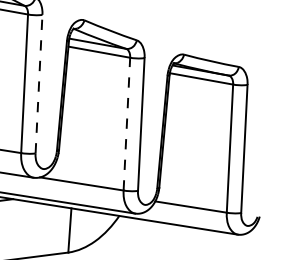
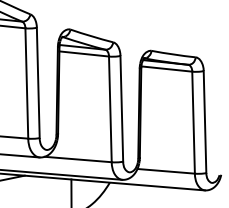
line: (39, 83) -> (38, 82), dashed -> solid
line: (127, 124) -> (110, 109), dashed -> solid

